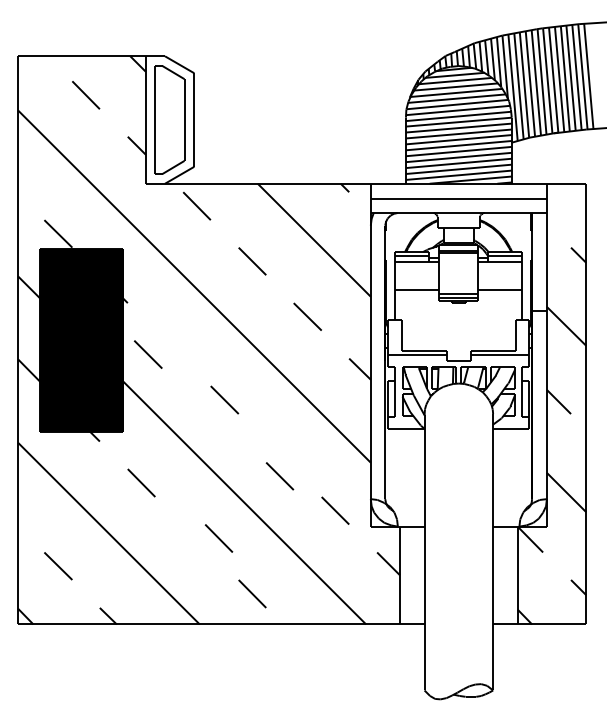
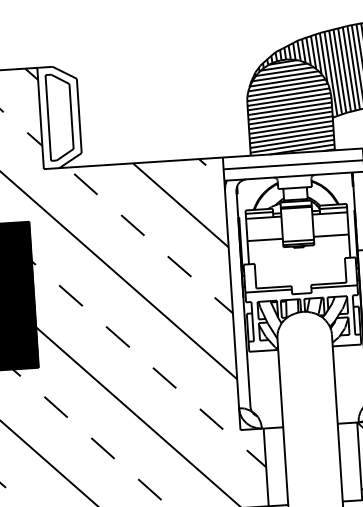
line: (148, 354) -> (71, 295), moved
line: (279, 476) -> (164, 378), moved
line: (218, 538) -> (102, 448), moved

